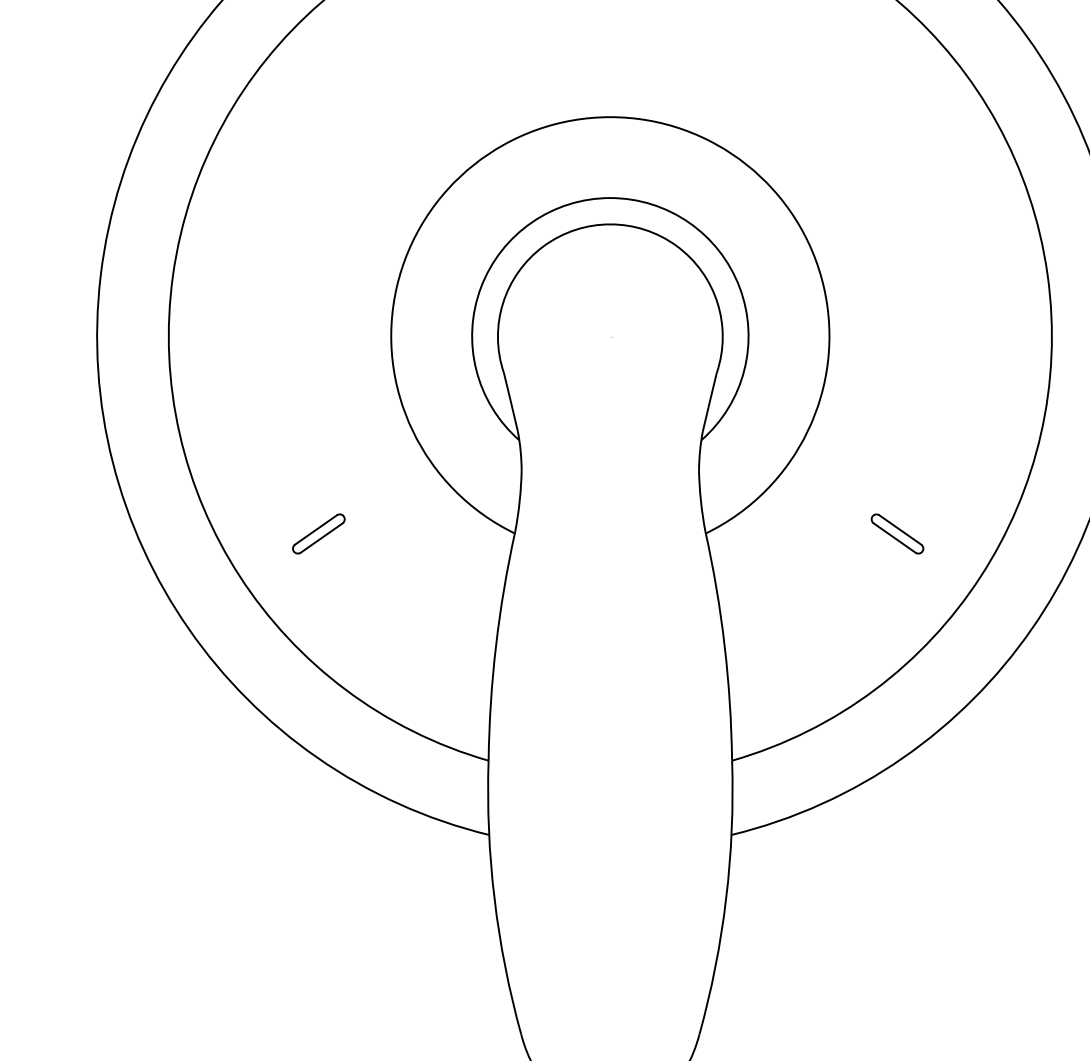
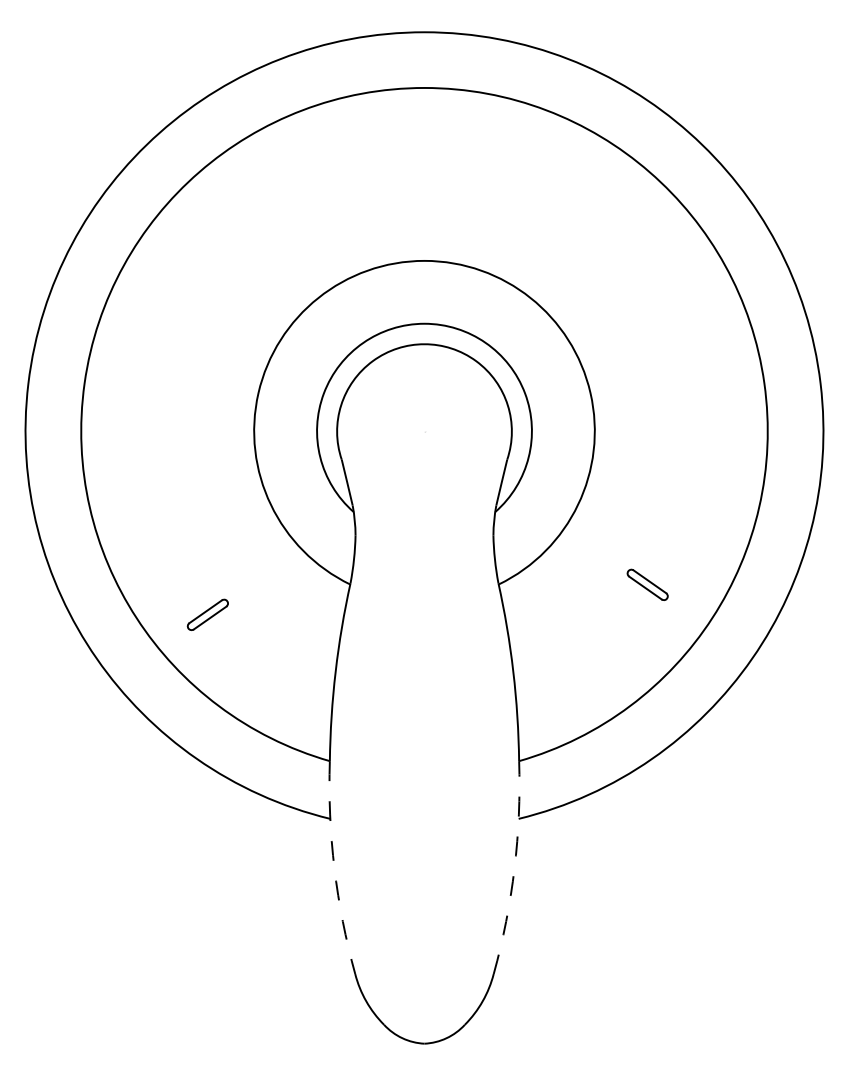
part: (318, 533) -> (207, 614), moved
arc: (494, 898) -> (334, 868), solid -> dashed
arc: (726, 898) -> (514, 868), solid -> dashed

